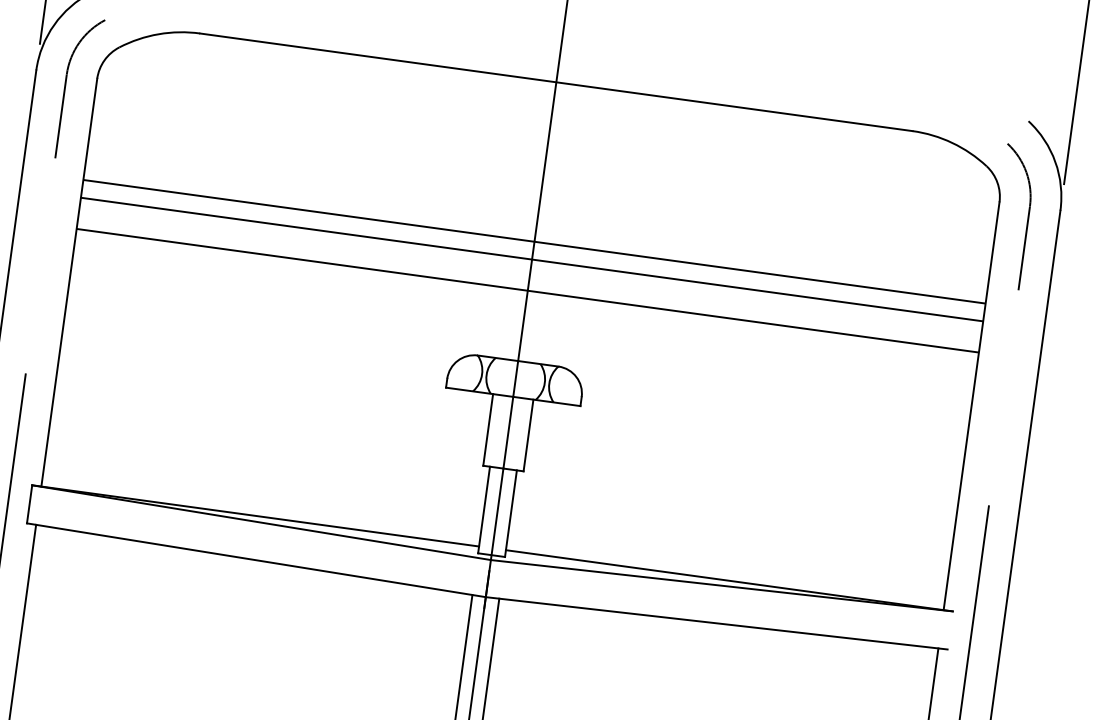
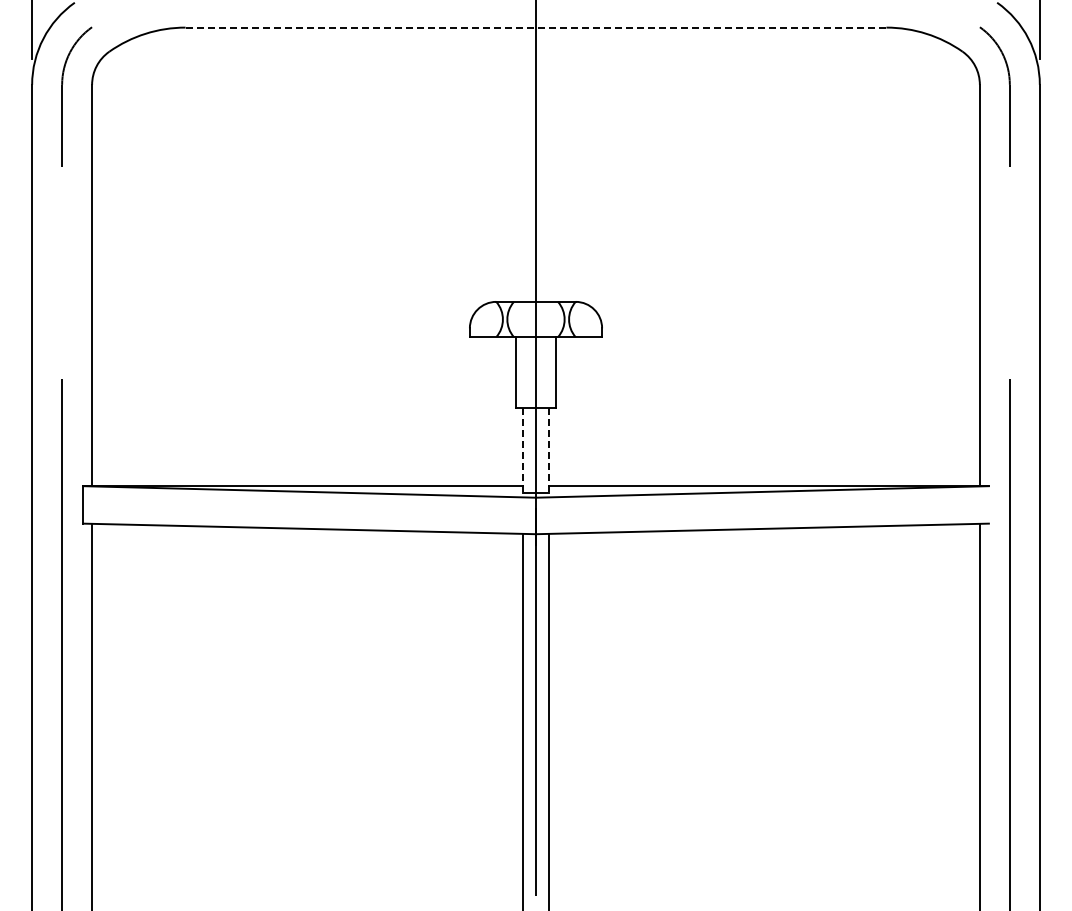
line: (556, 82) -> (536, 27), solid -> dashed
line: (534, 241) -> (535, 184), removed
line: (531, 259) -> (535, 202), removed
line: (527, 290) -> (535, 232), removed
line: (483, 510) -> (522, 450), solid -> dashed
line: (511, 513) -> (549, 450), solid -> dashed

